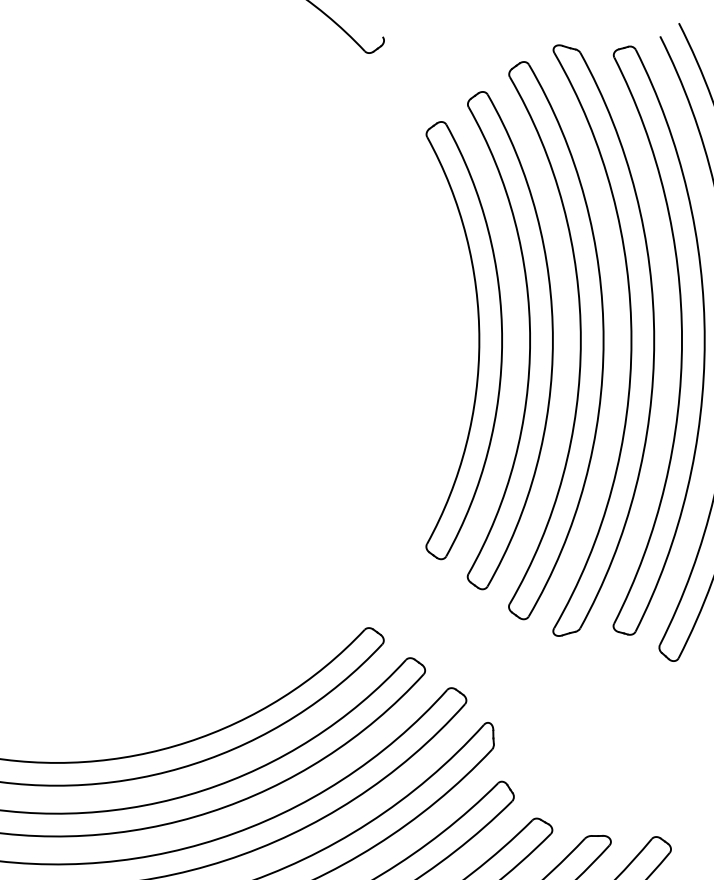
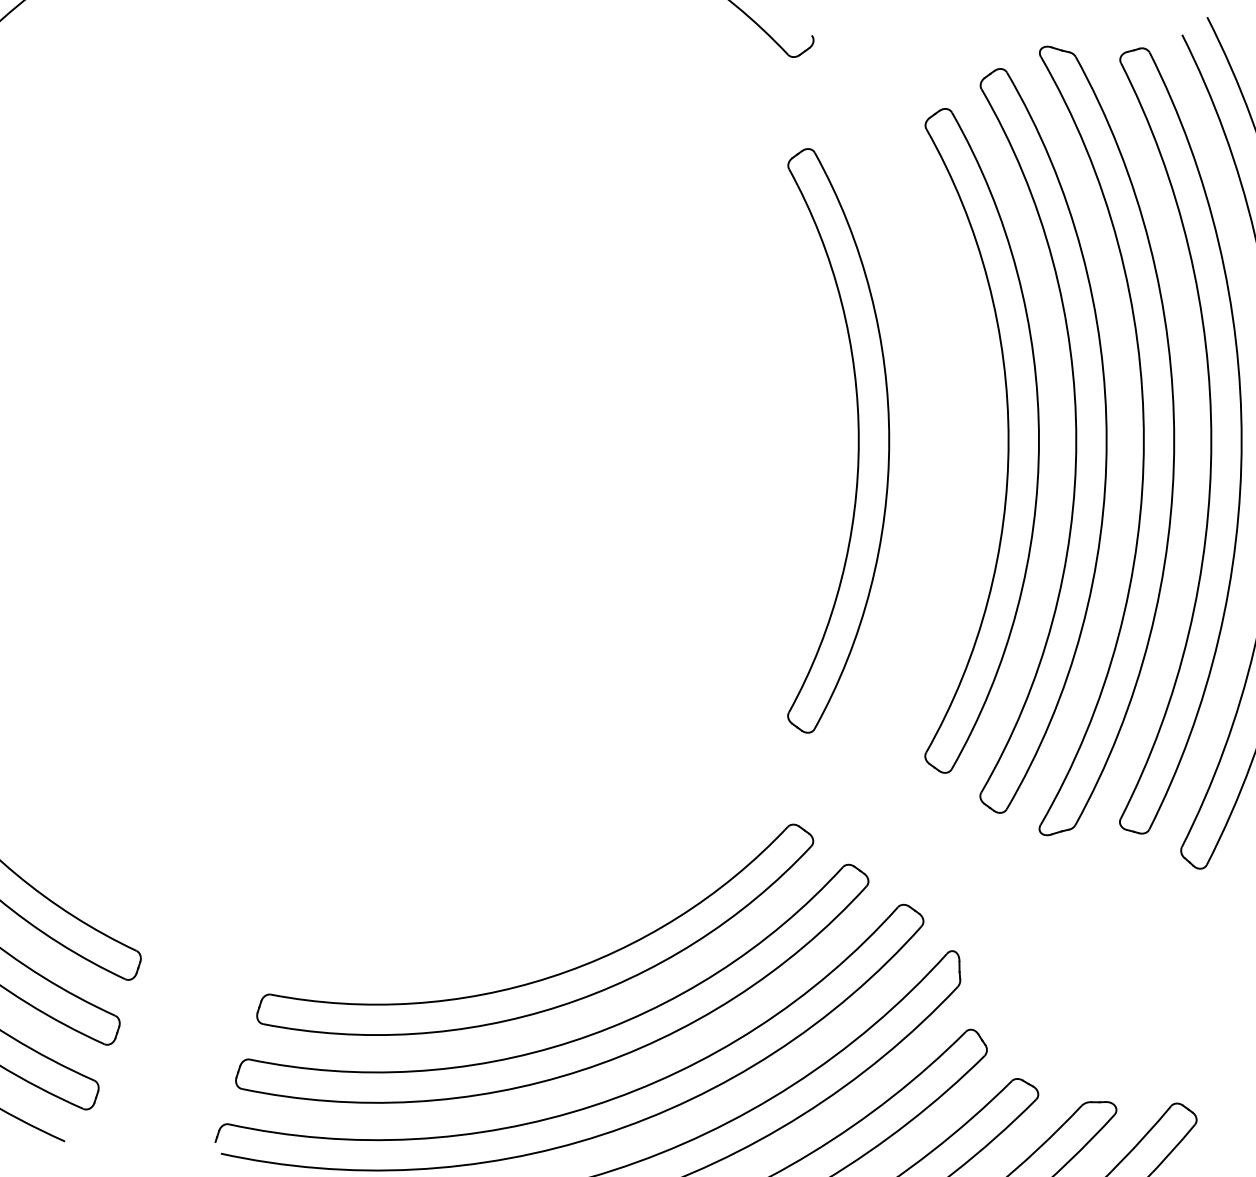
part: (478, 340) -> (857, 440), moved

